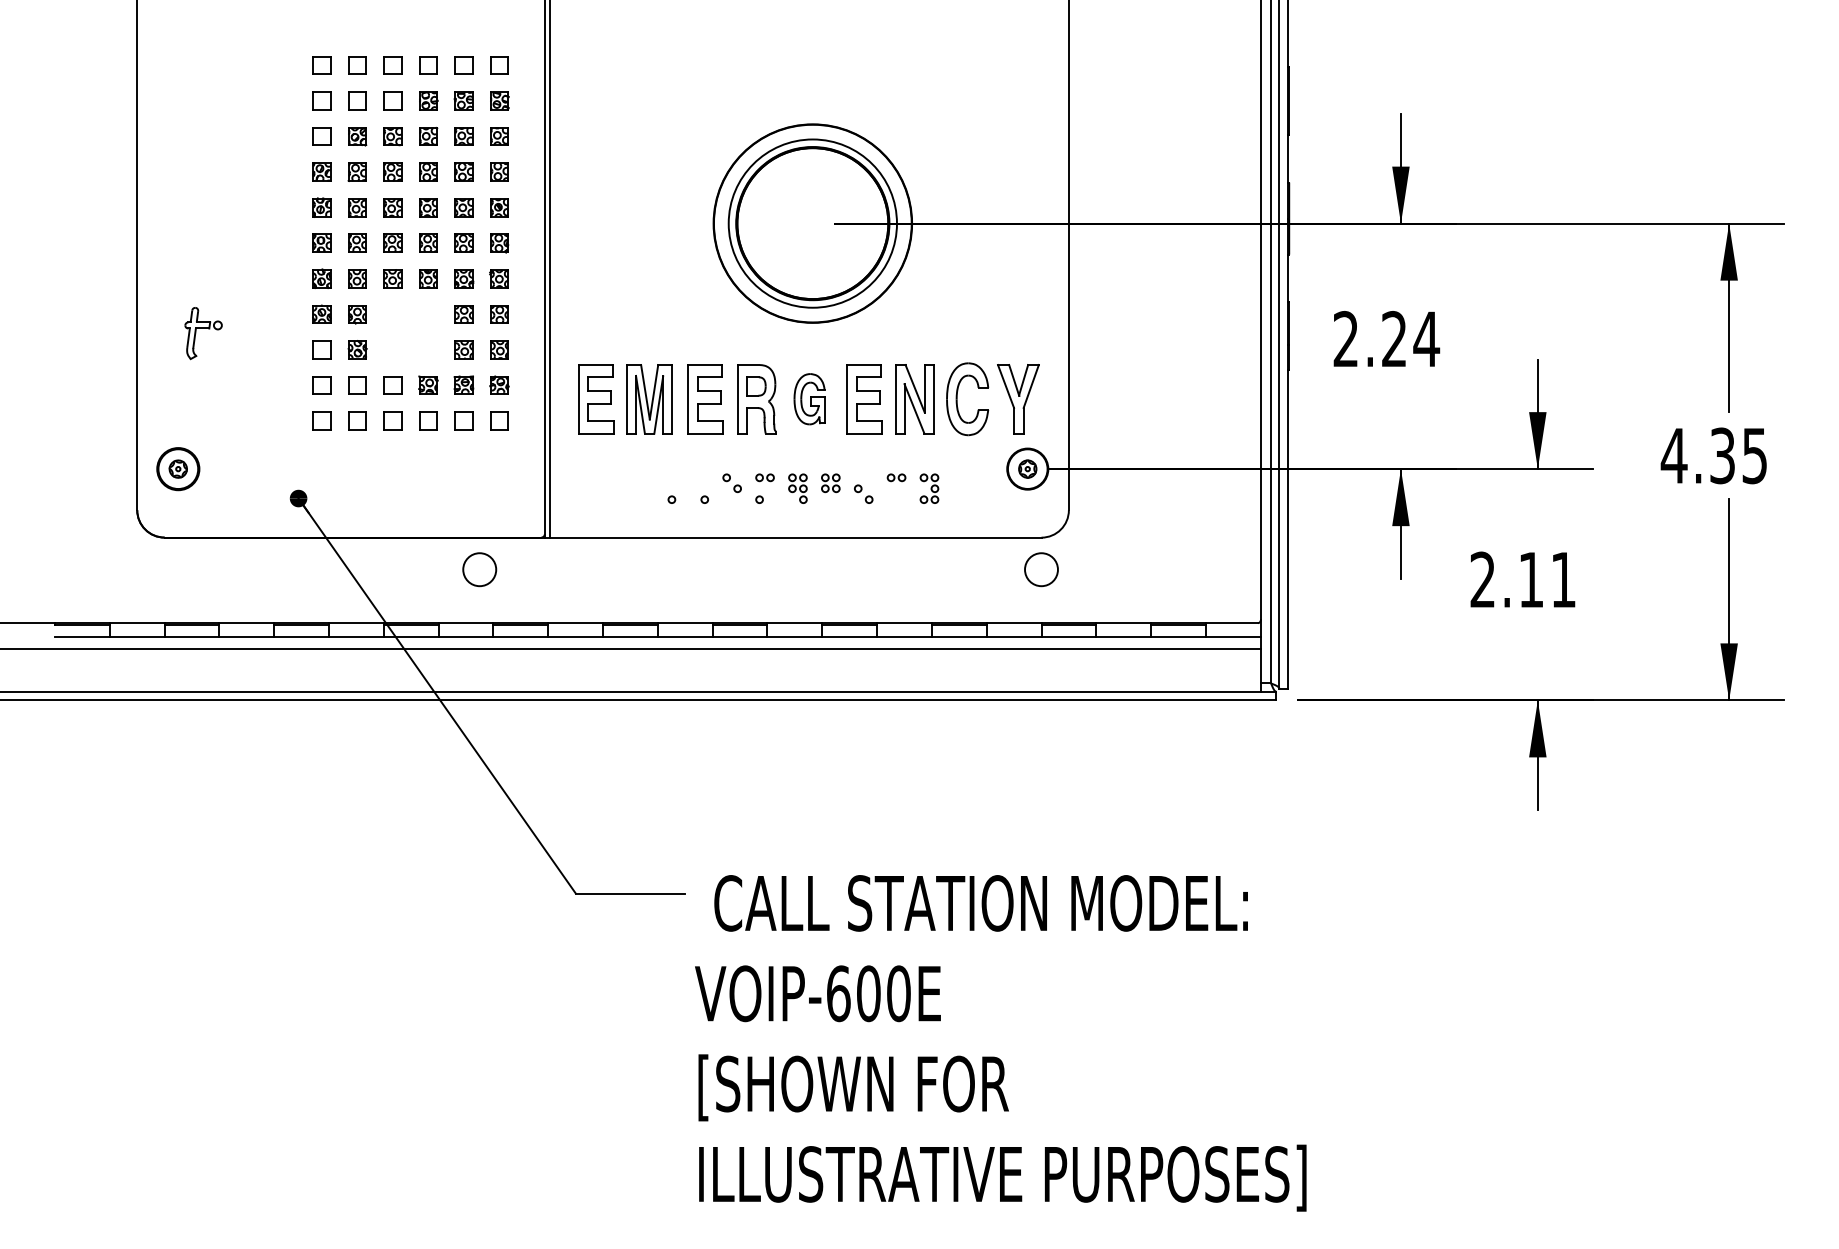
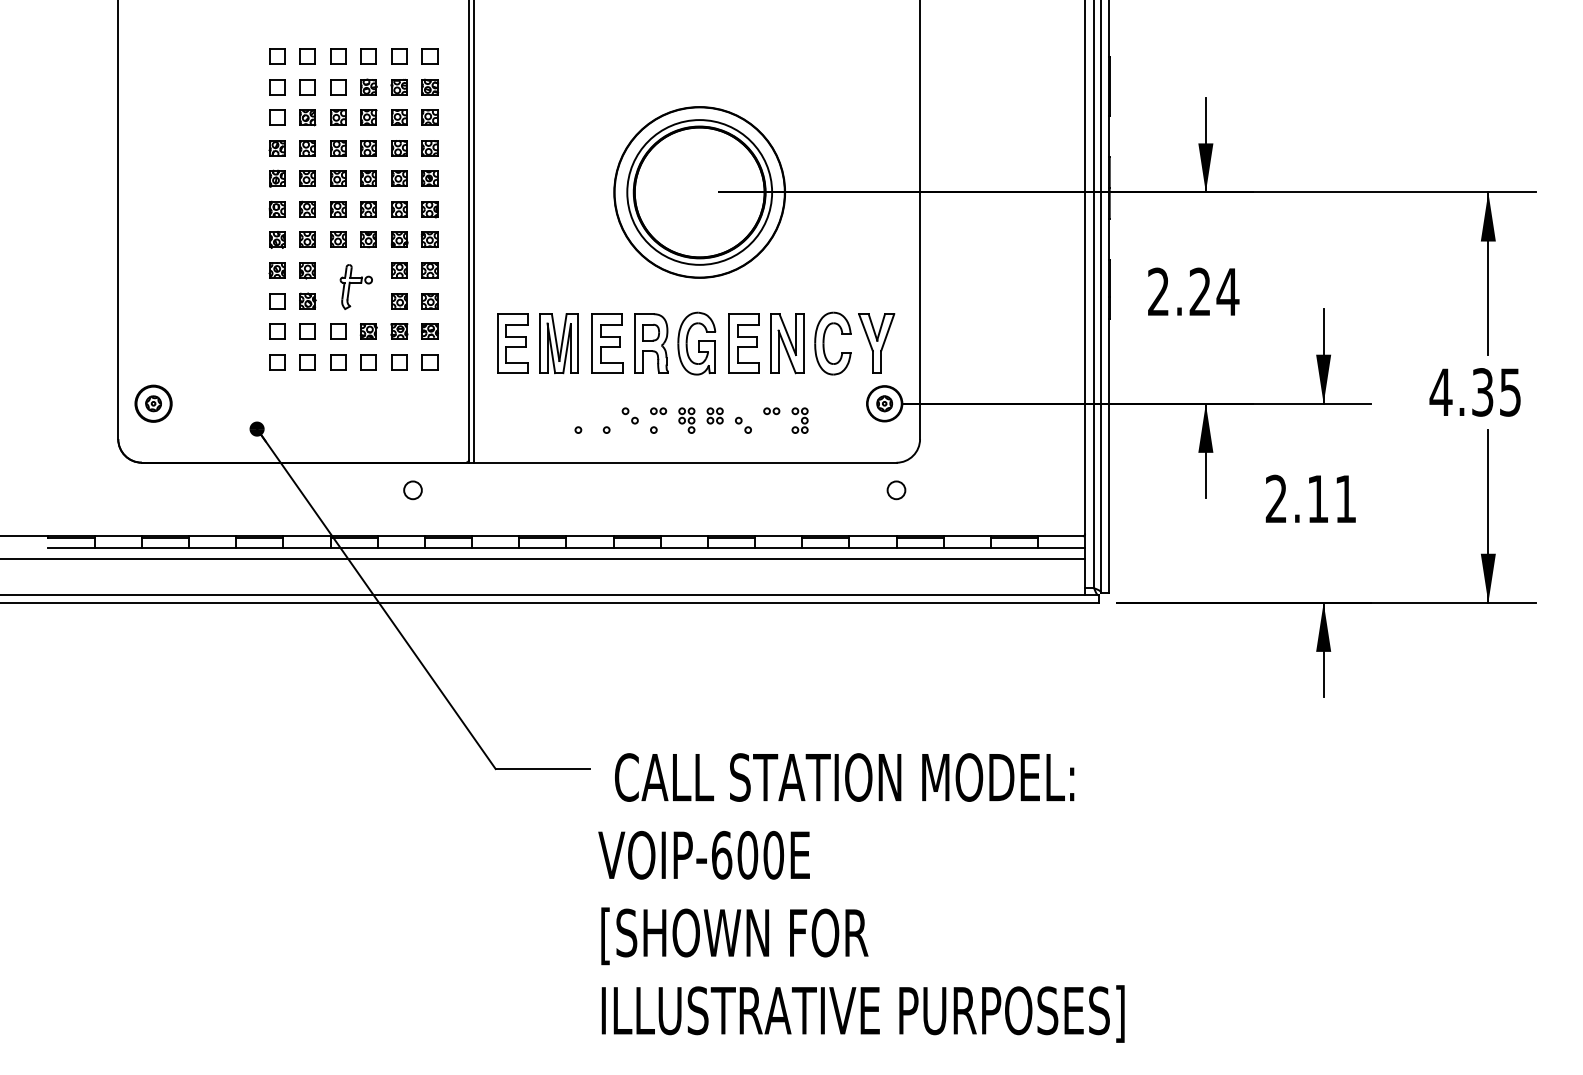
part: (202, 332) -> (355, 286), moved
part: (809, 399) -> (696, 343), size x1.43
circle: (479, 569) -> (412, 490), size x0.62
circle: (1041, 569) -> (896, 490), size x0.62

